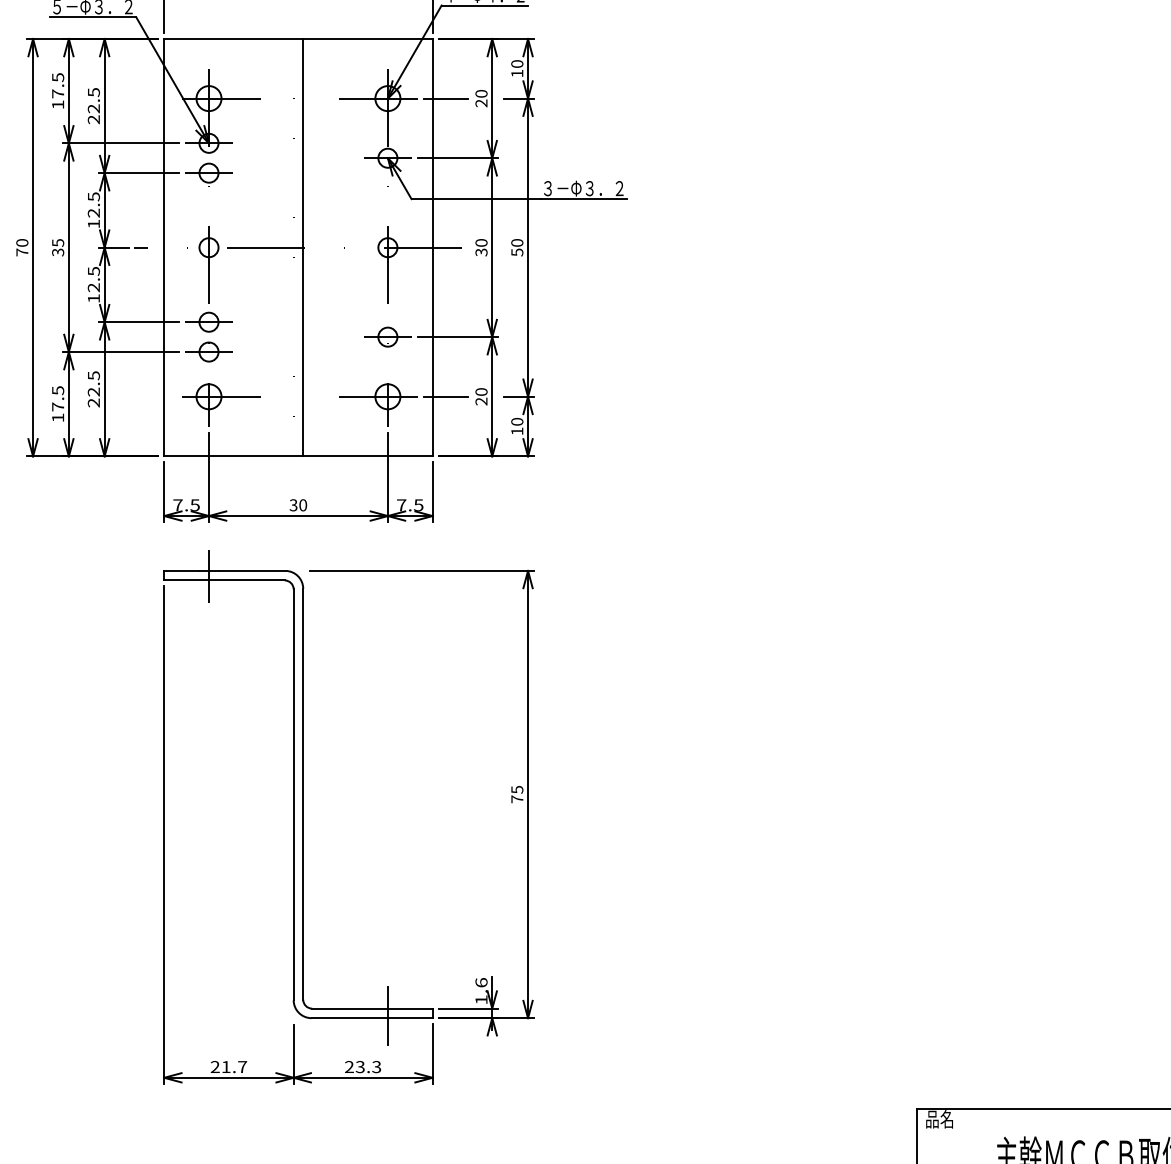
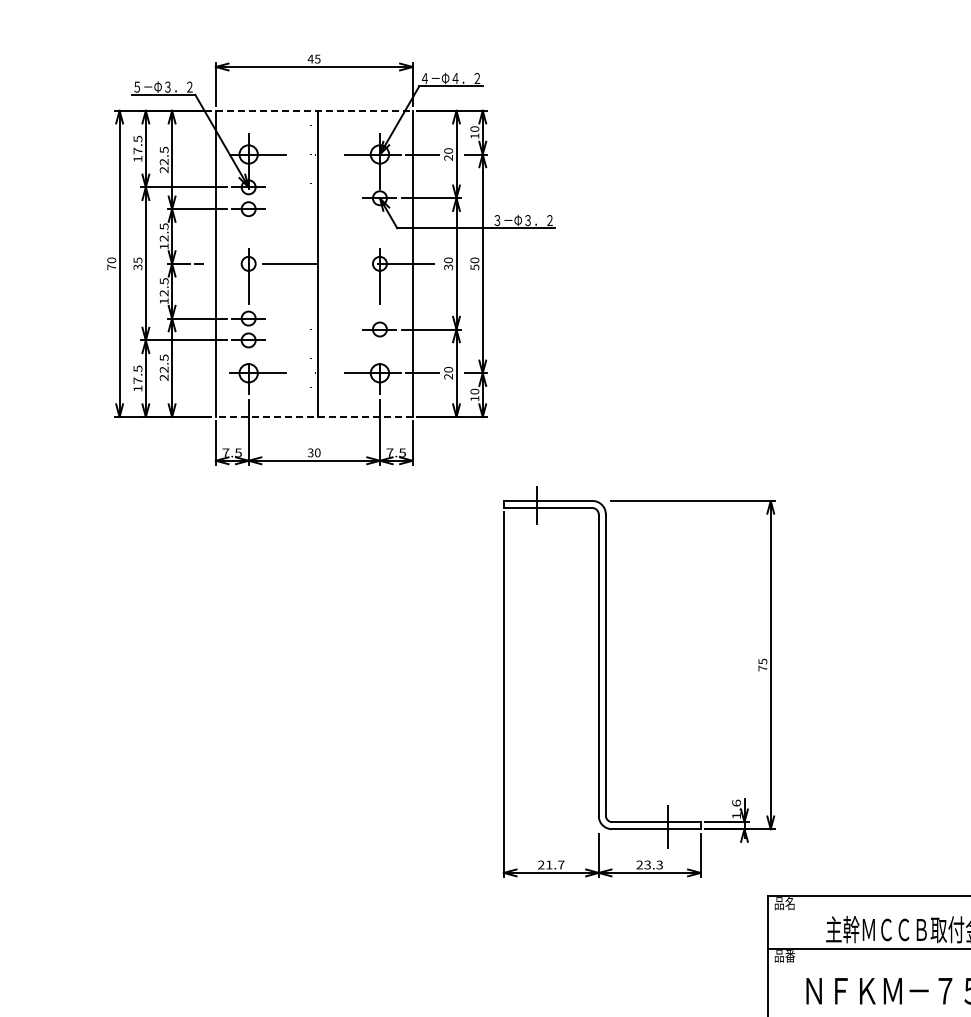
line: (298, 38) -> (314, 110), solid -> dashed
line: (297, 457) -> (313, 417), solid -> dashed
part: (304, 816) -> (606, 681), moved

